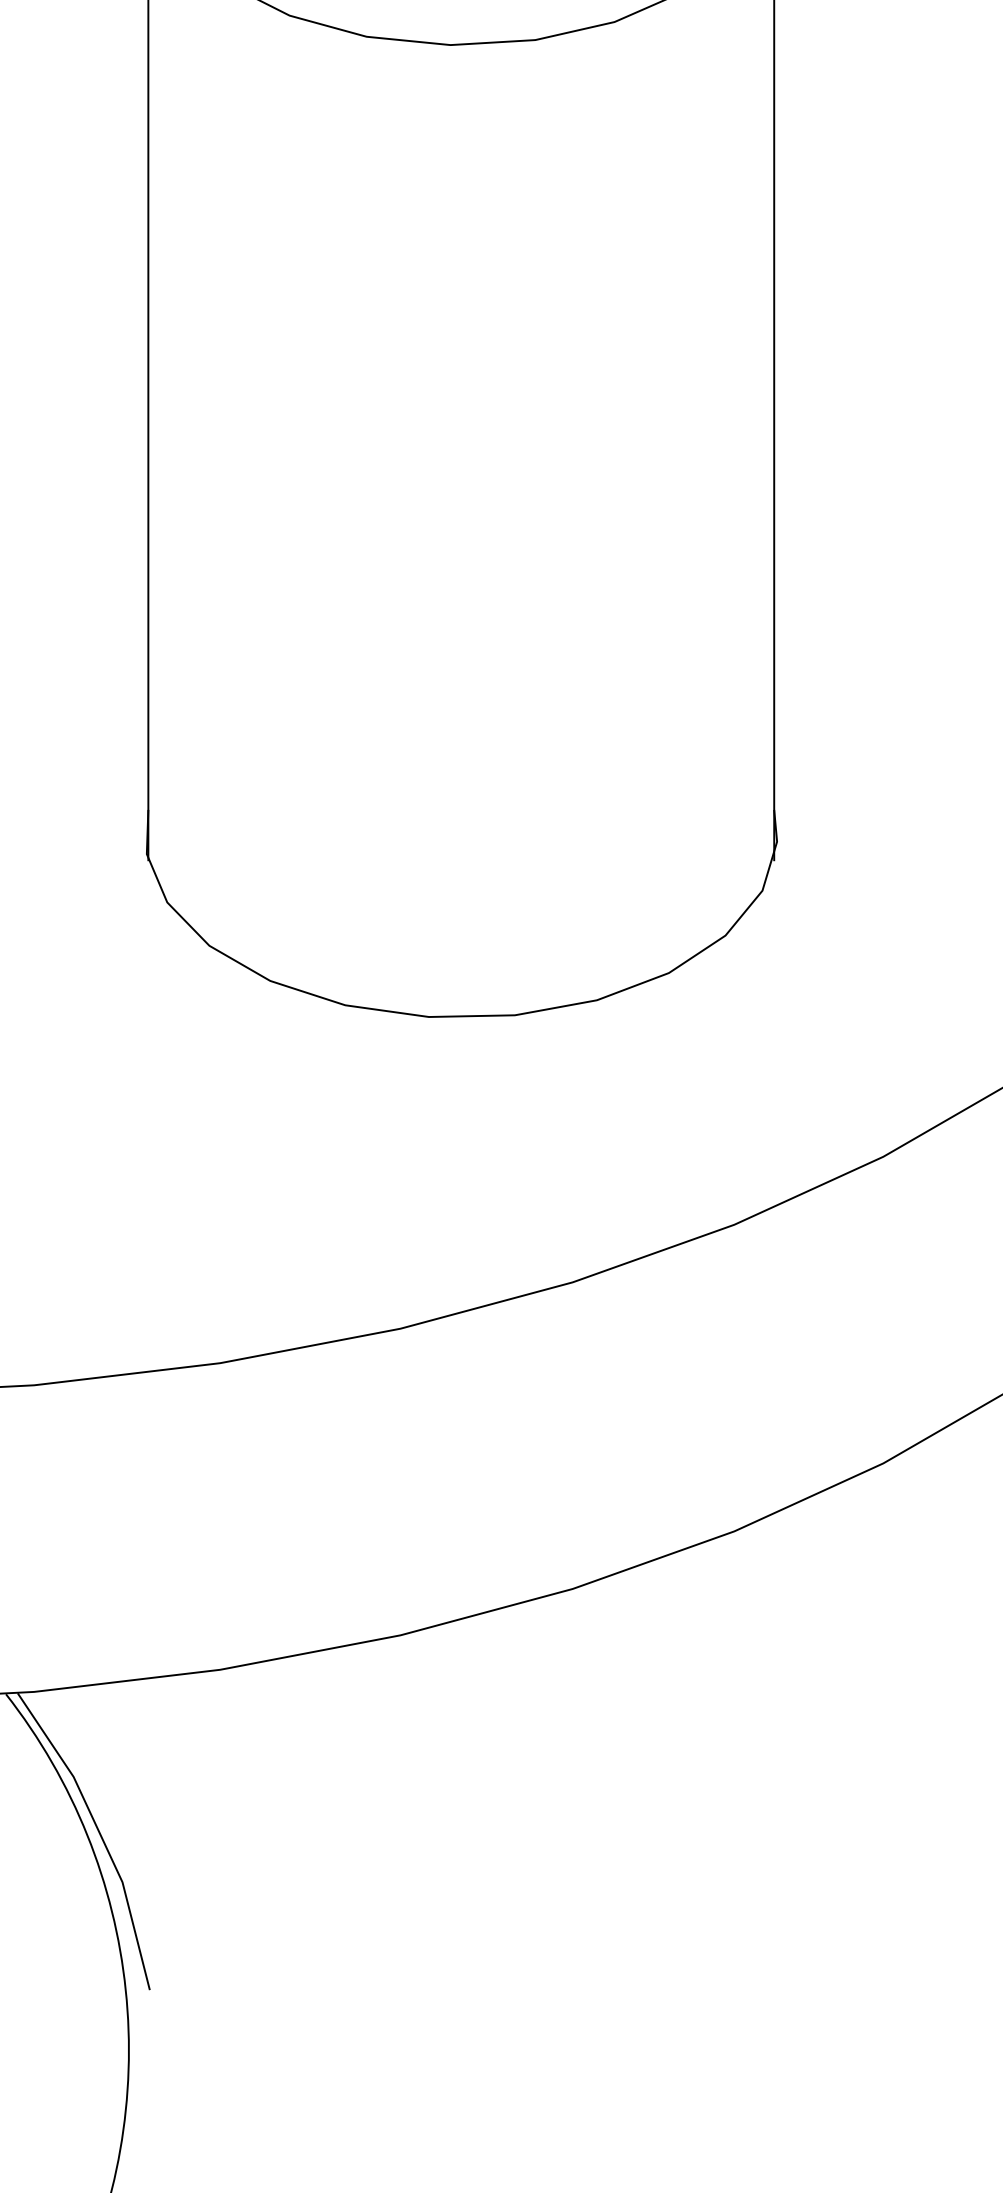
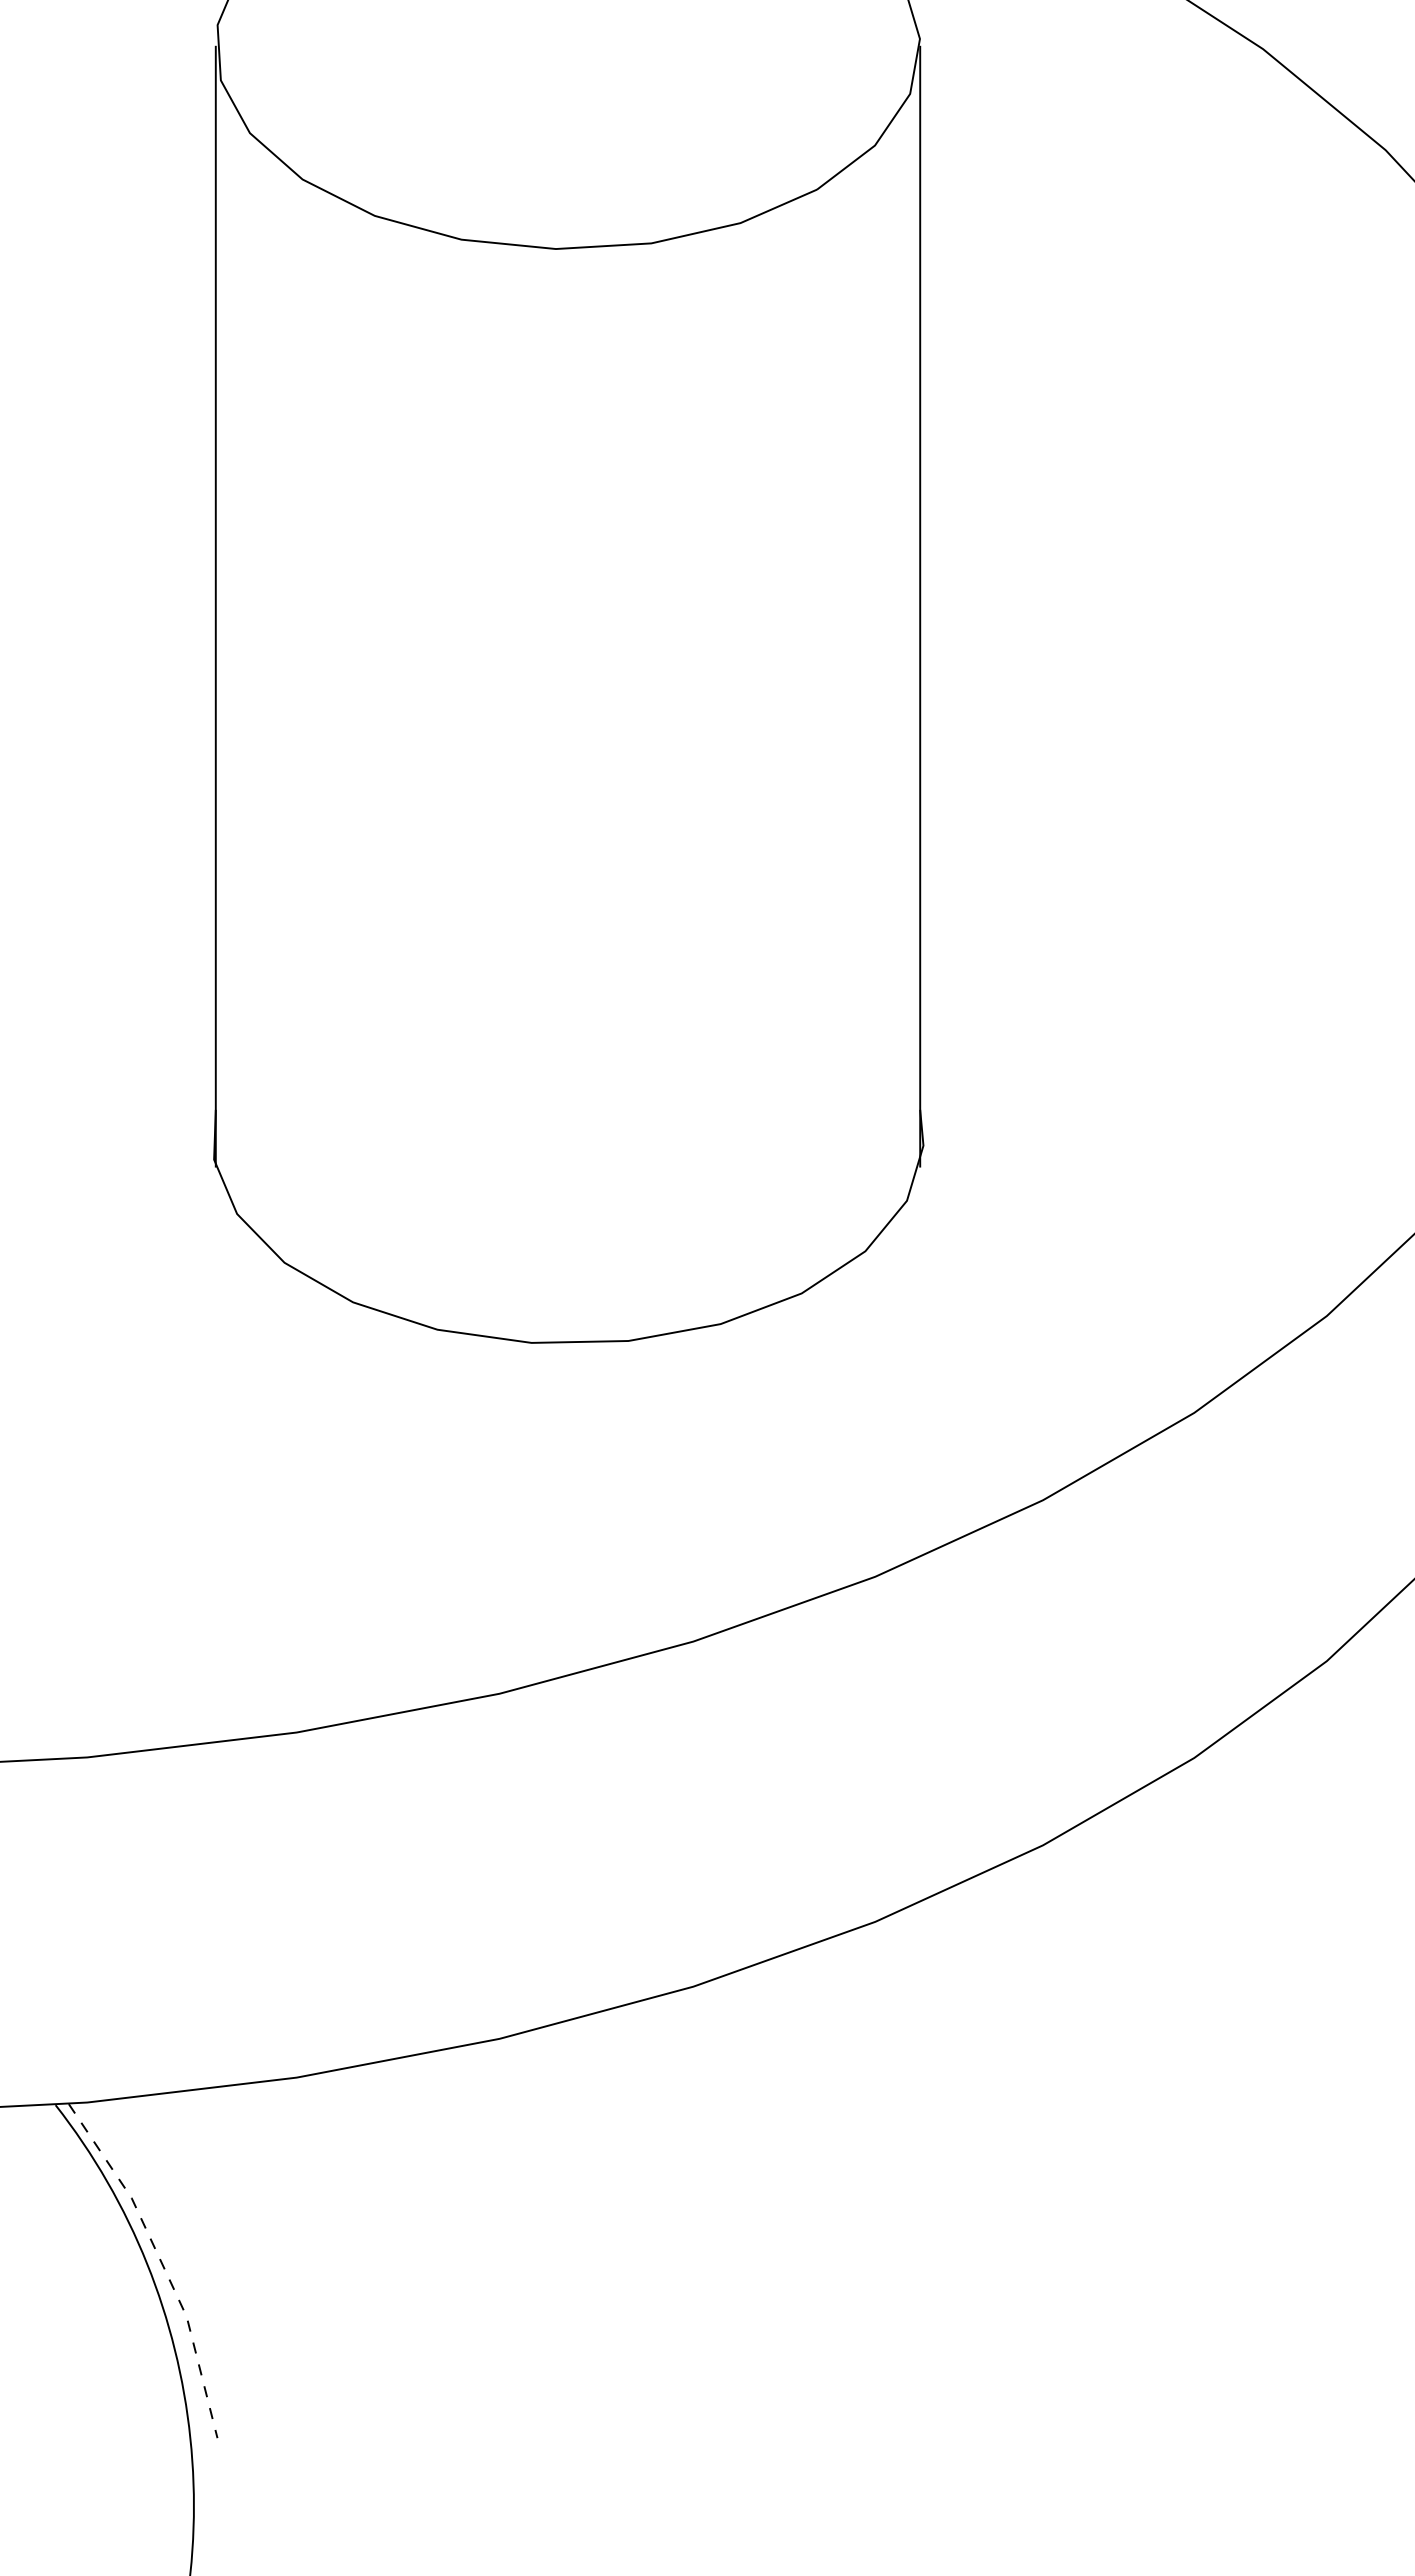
line: (100, 1834) -> (161, 2263), solid -> dashed

